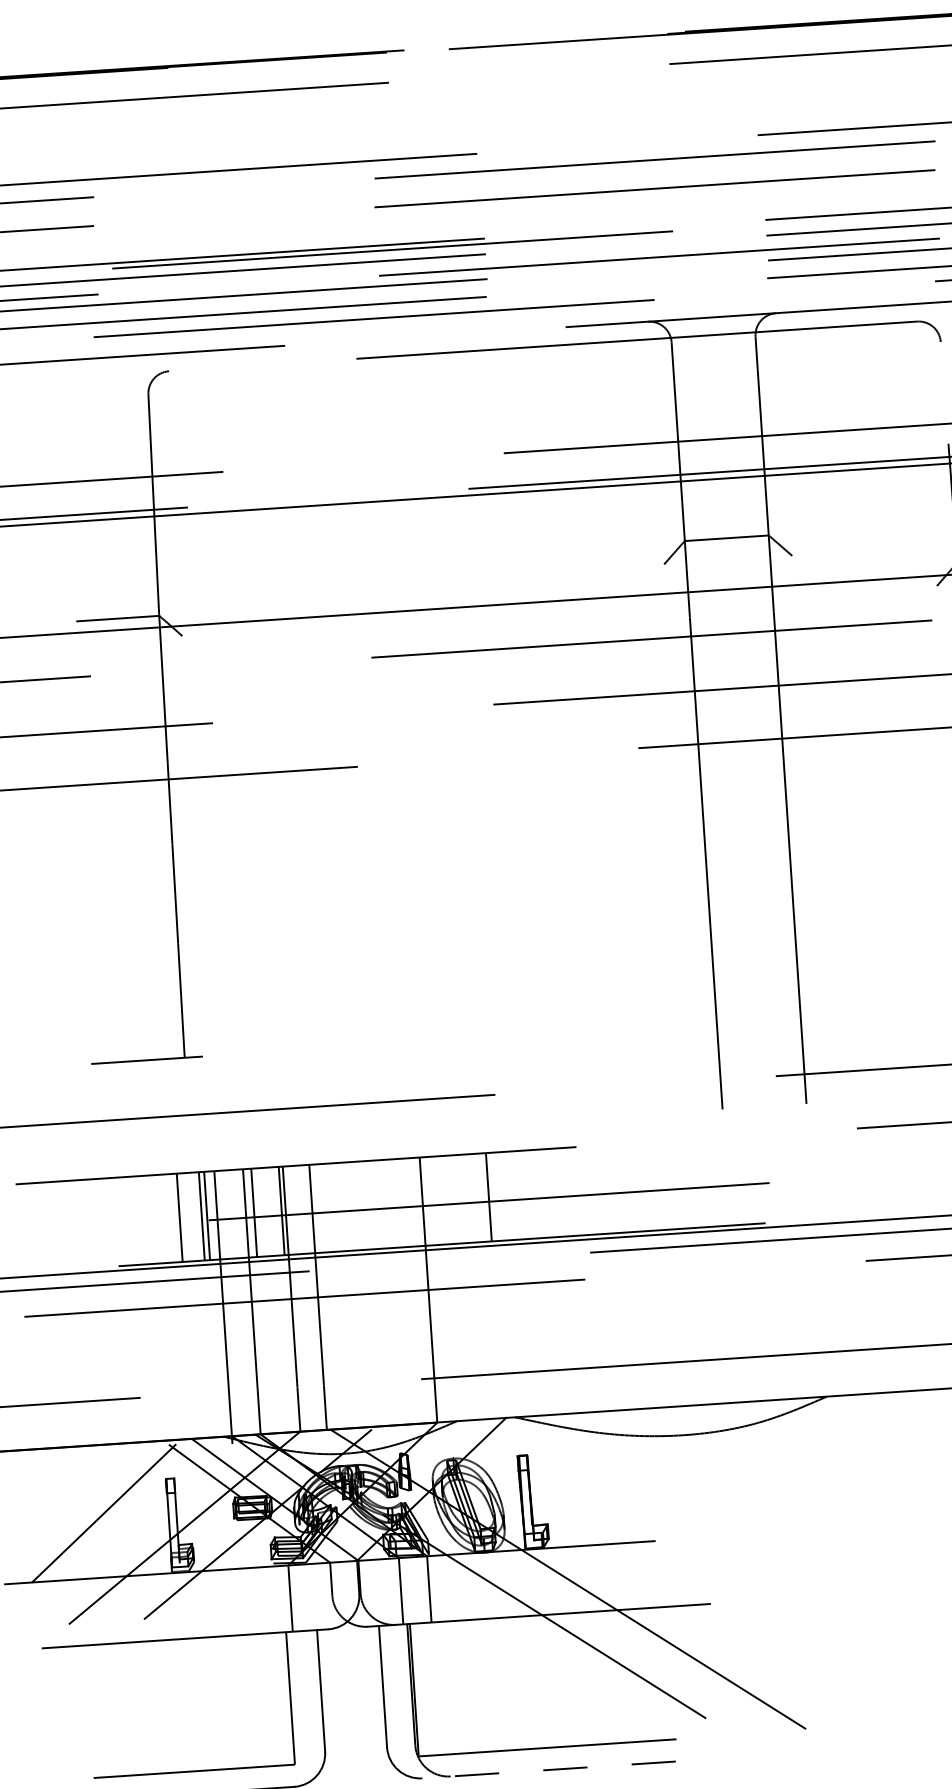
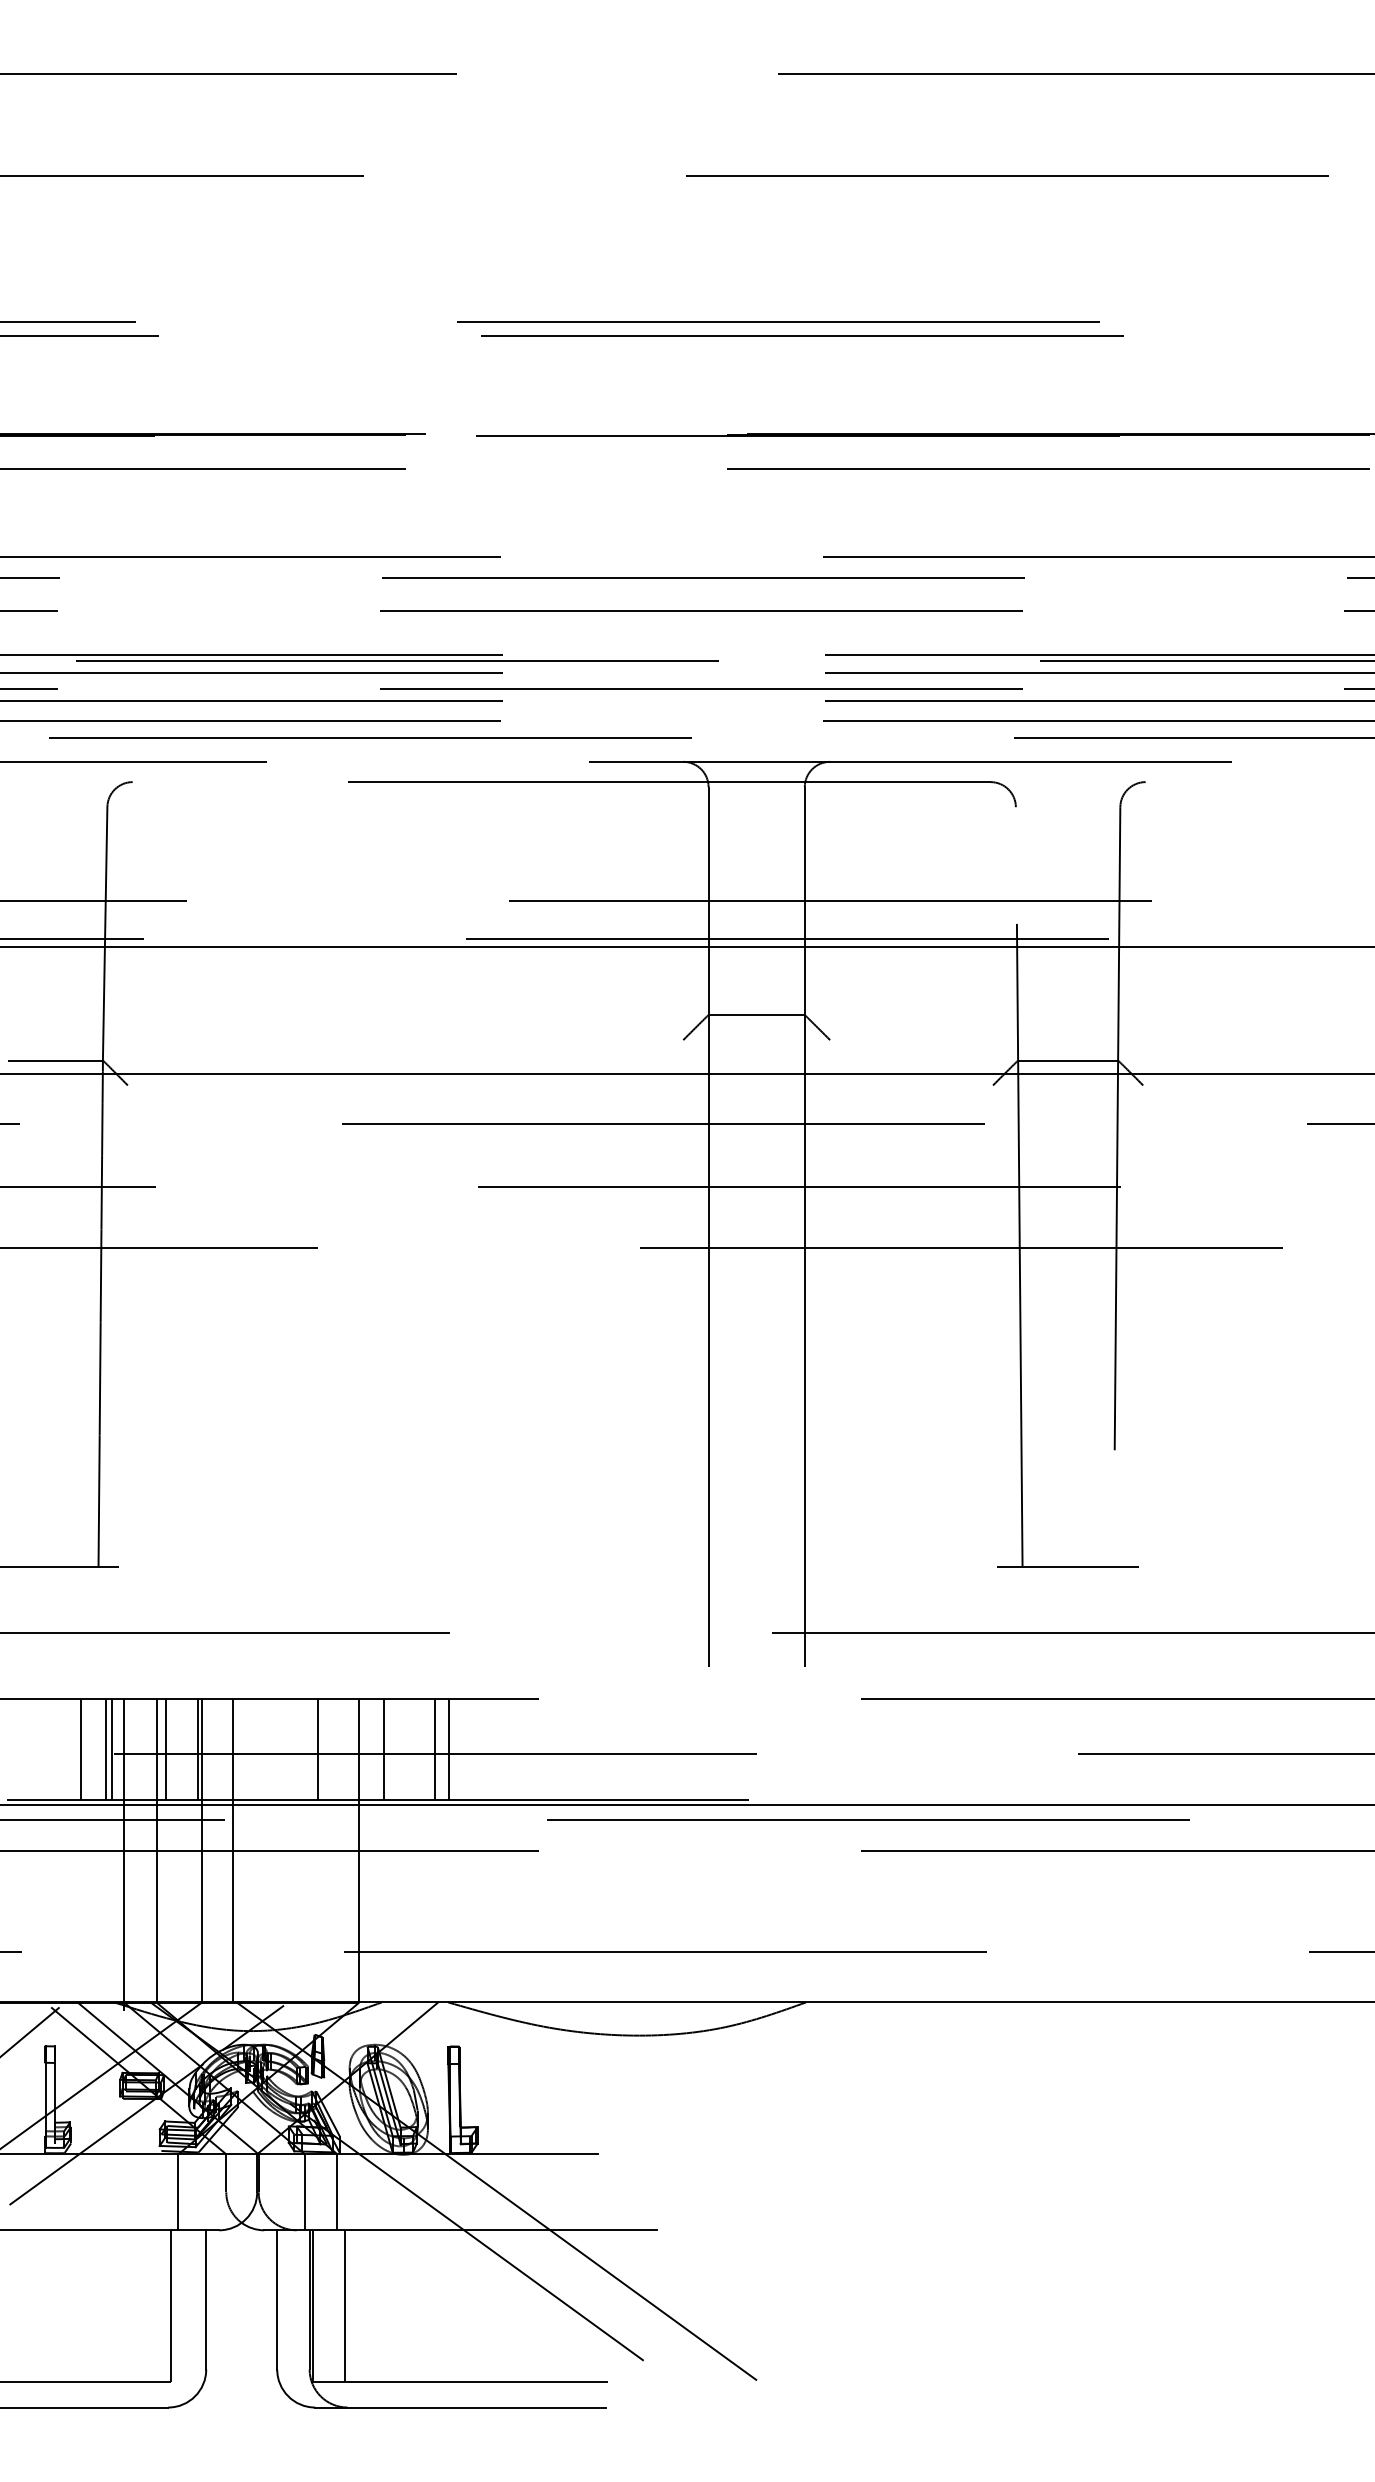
line: (501, 1195) -> (449, 1748), added
line: (443, 1199) -> (383, 1748), added
line: (387, 1203) -> (318, 1748), added
line: (442, 1688) -> (345, 2306), added
line: (548, 1769) -> (459, 2407), dashed -> solid

